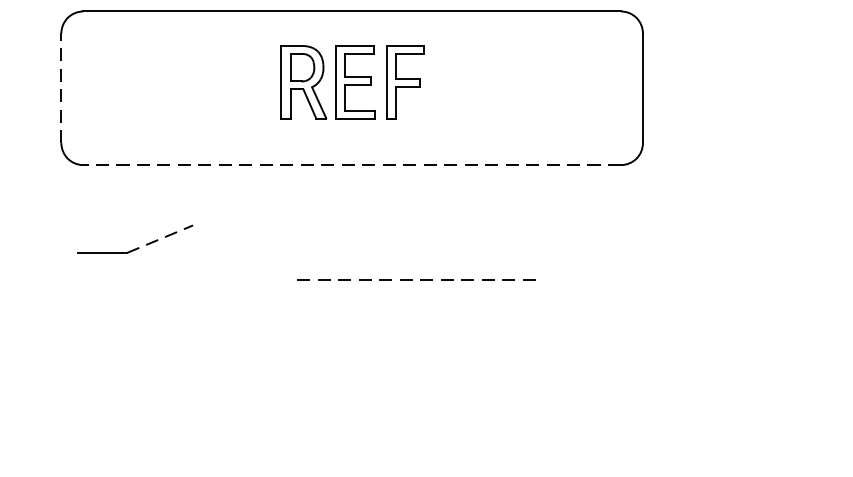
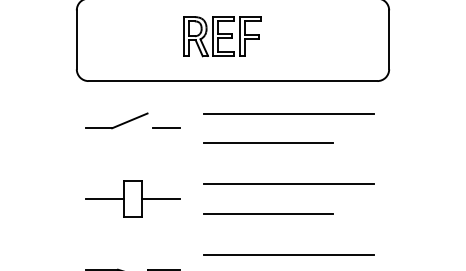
part: (353, 82) -> (222, 36), moved
line: (60, 87) -> (76, 39), dashed -> solid
line: (351, 165) -> (232, 81), dashed -> solid
line: (455, 225) -> (288, 113), added
line: (161, 238) -> (130, 120), dashed -> solid
line: (228, 253) -> (166, 128), added
line: (418, 281) -> (268, 143), dashed -> solid
line: (455, 357) -> (288, 184), added
part: (165, 383) -> (132, 198), added
line: (418, 411) -> (268, 213), added

